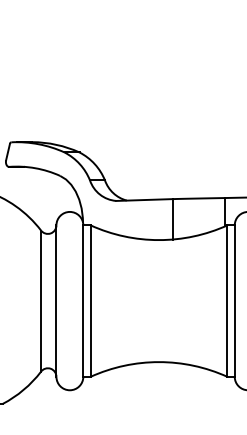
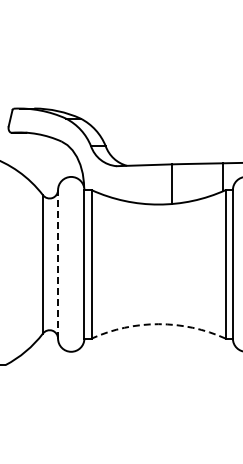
line: (56, 300) -> (58, 263), solid -> dashed
arc: (158, 362) -> (158, 324), solid -> dashed

